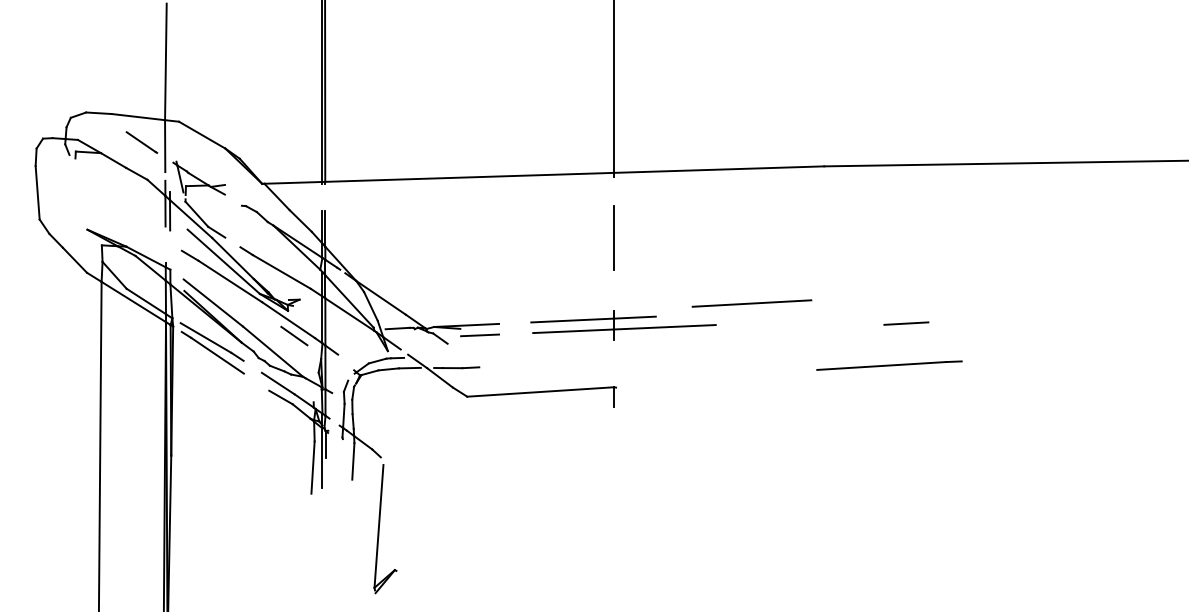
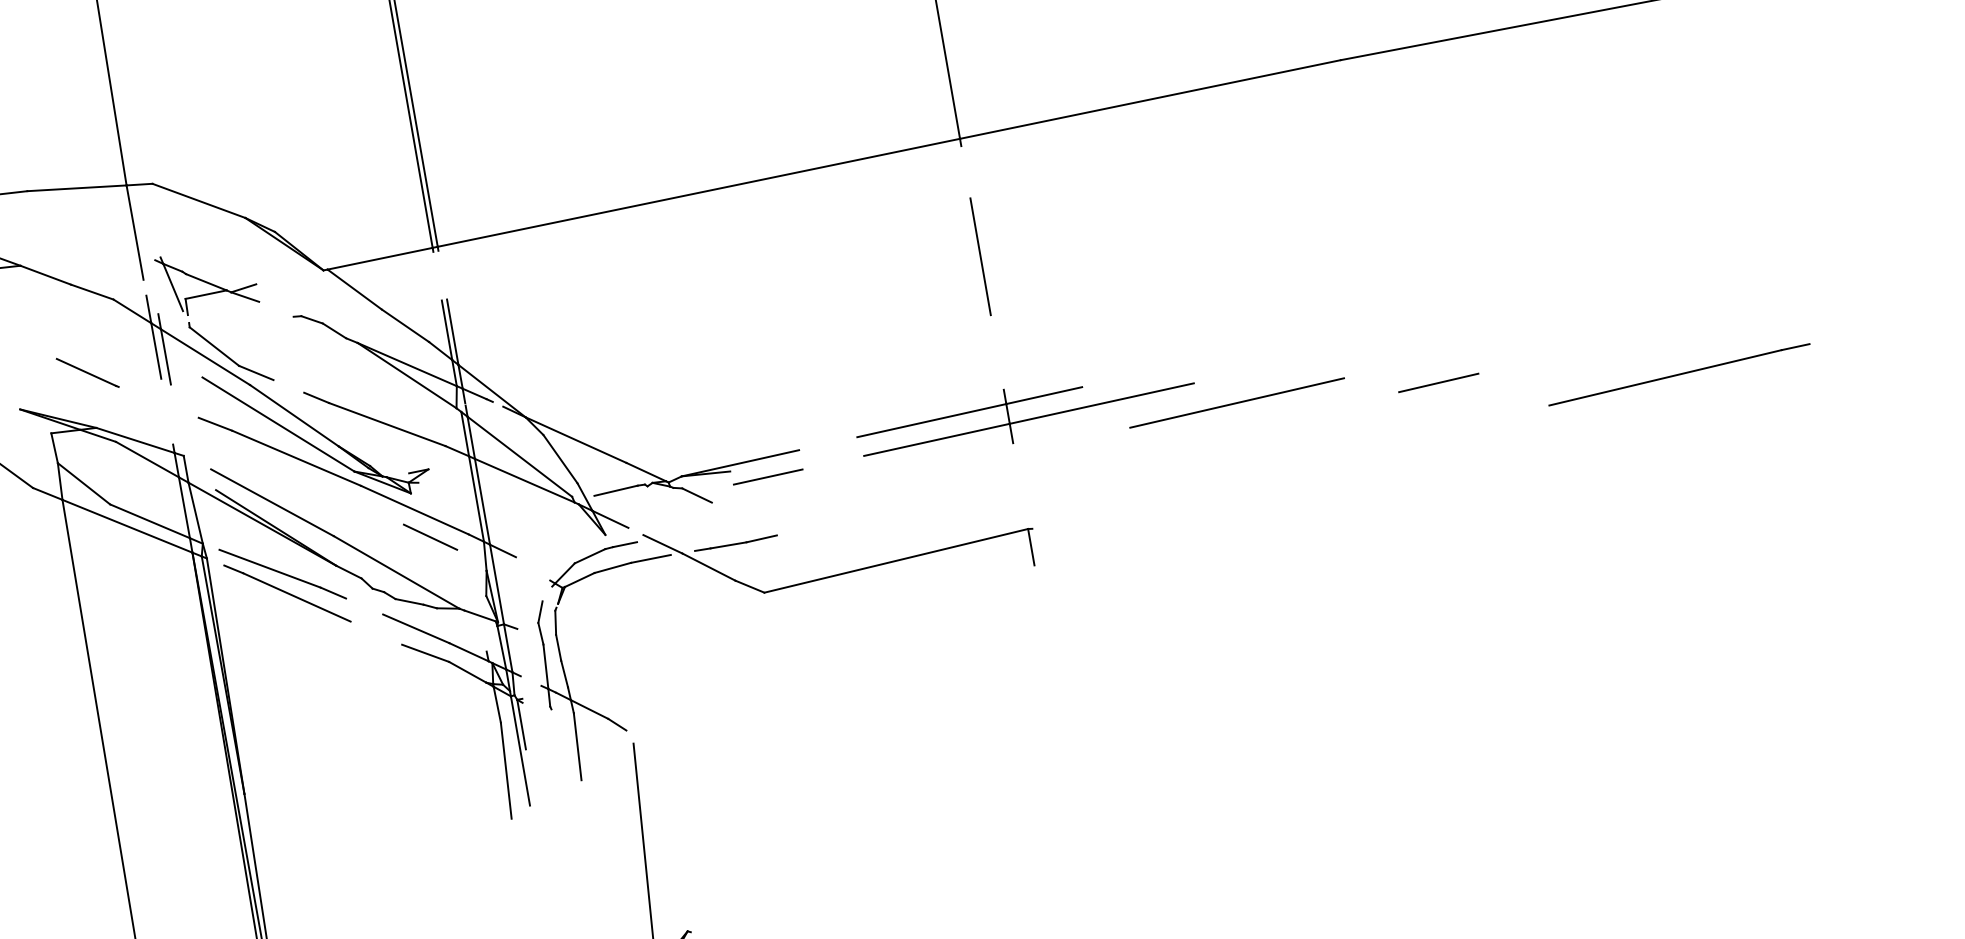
line: (141, 142) -> (87, 372), moved
line: (751, 303) -> (1236, 403), moved
line: (906, 323) -> (1438, 382), moved
line: (889, 365) -> (1679, 374), moved

